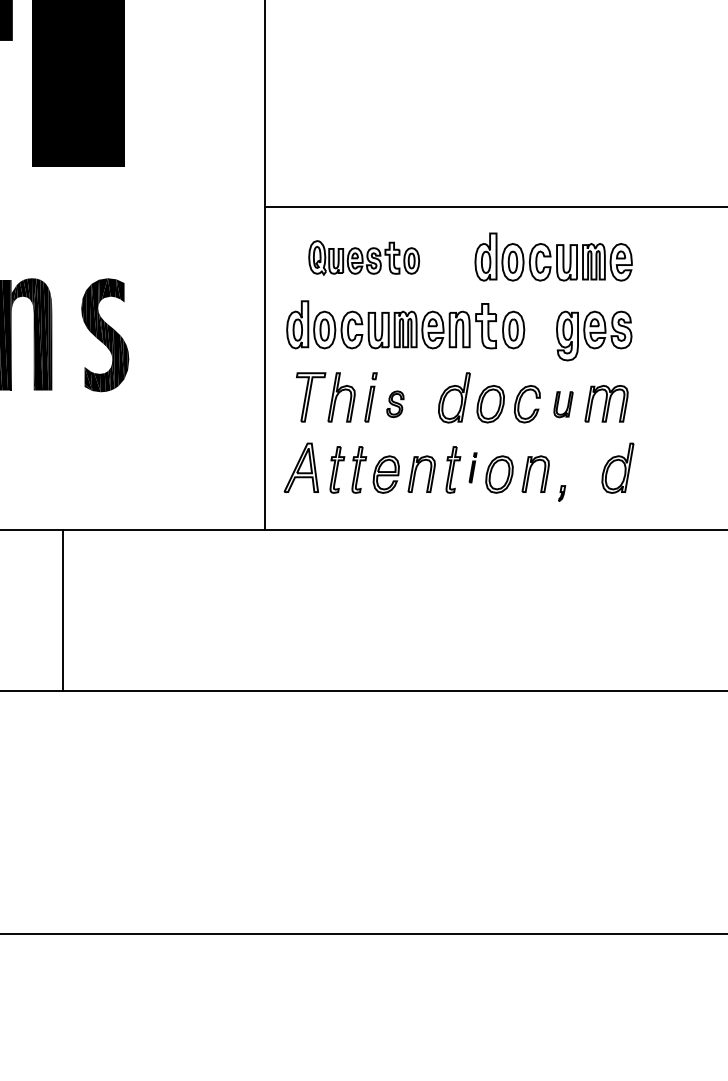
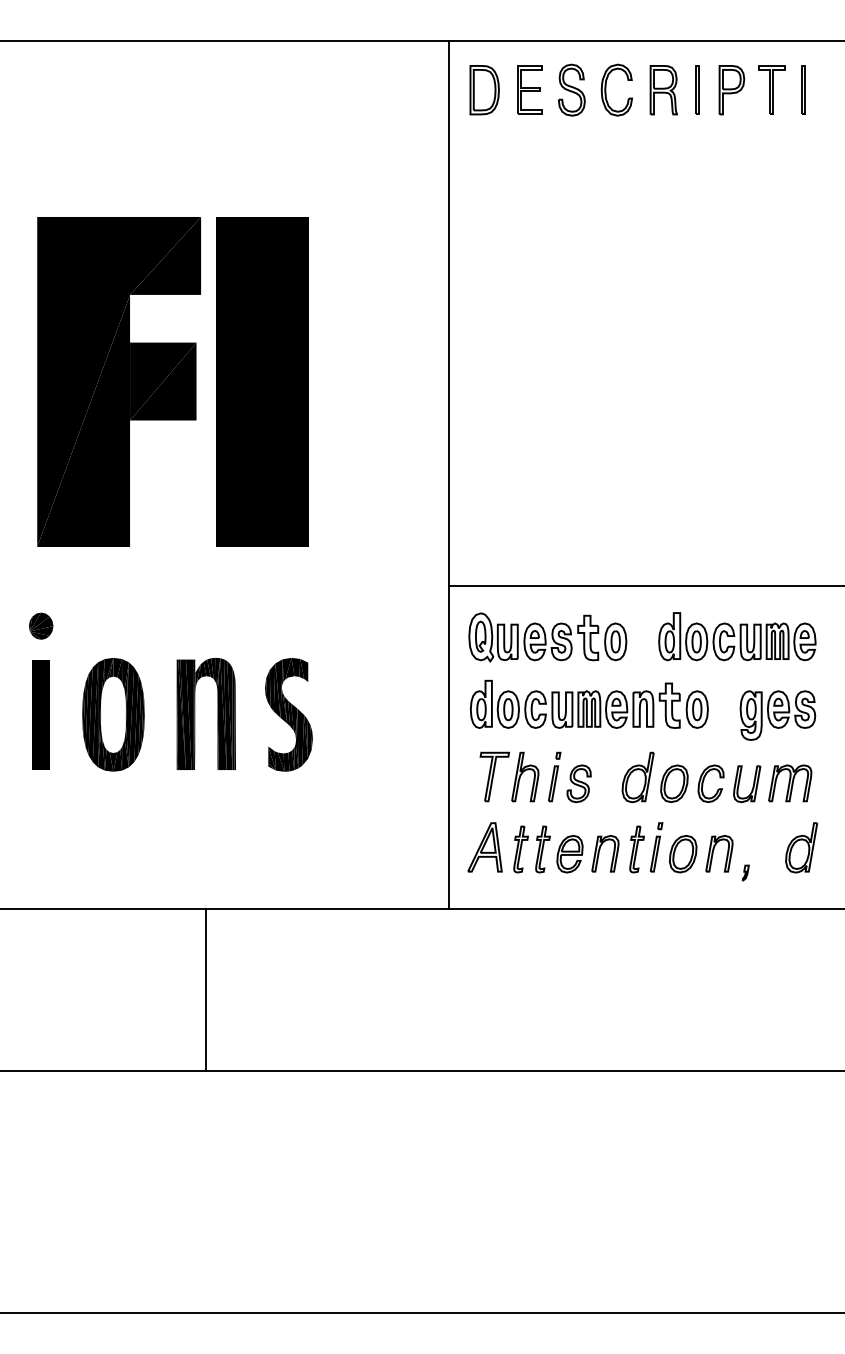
part: (363, 257) -> (547, 637), size x1.43
part: (394, 403) -> (578, 783), size x1.43
part: (563, 404) -> (747, 784), size x1.43
part: (472, 467) -> (656, 847), size x1.67
line: (63, 609) -> (206, 989), moved

